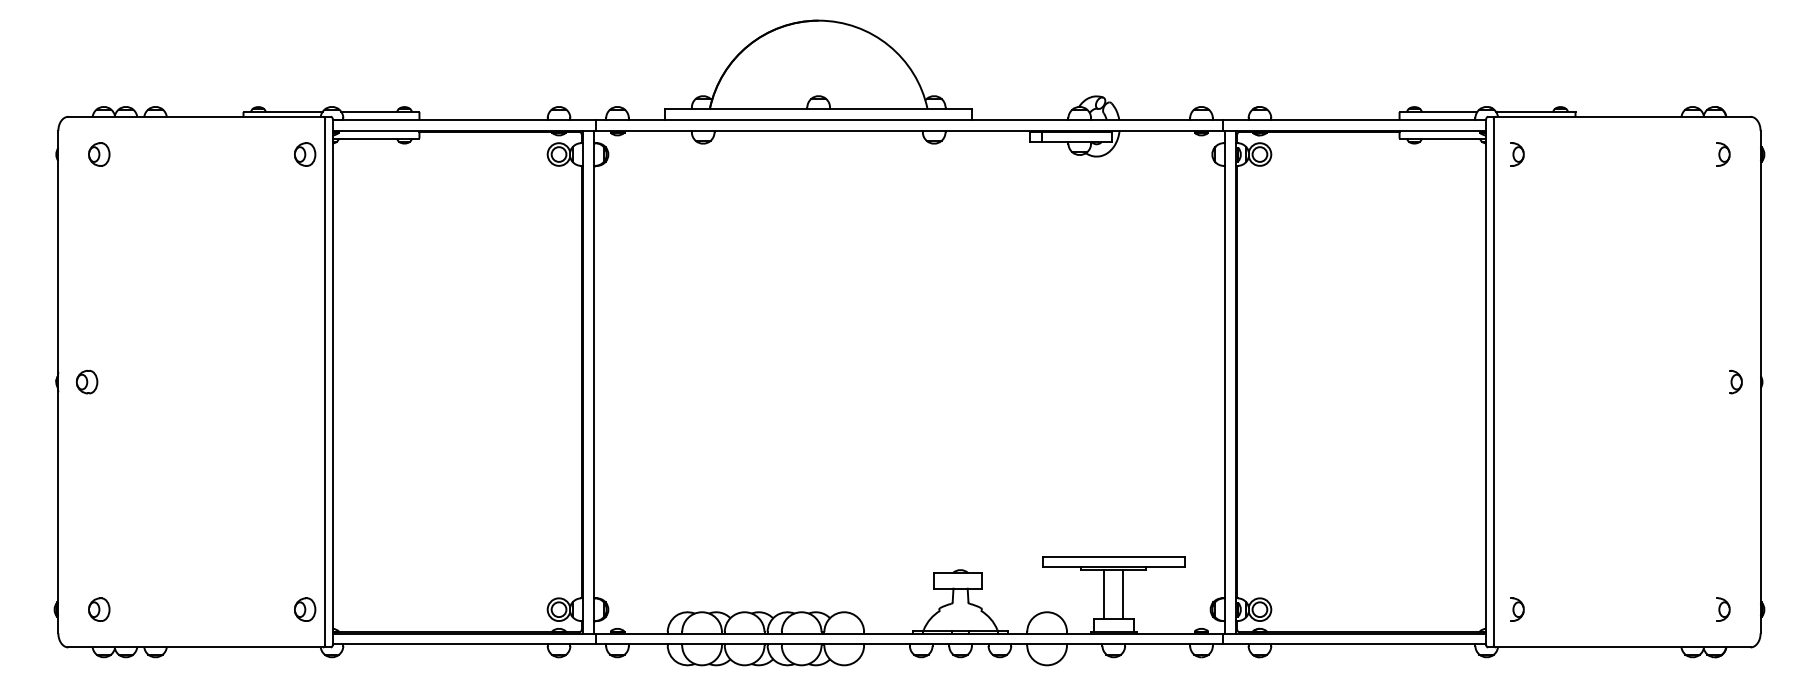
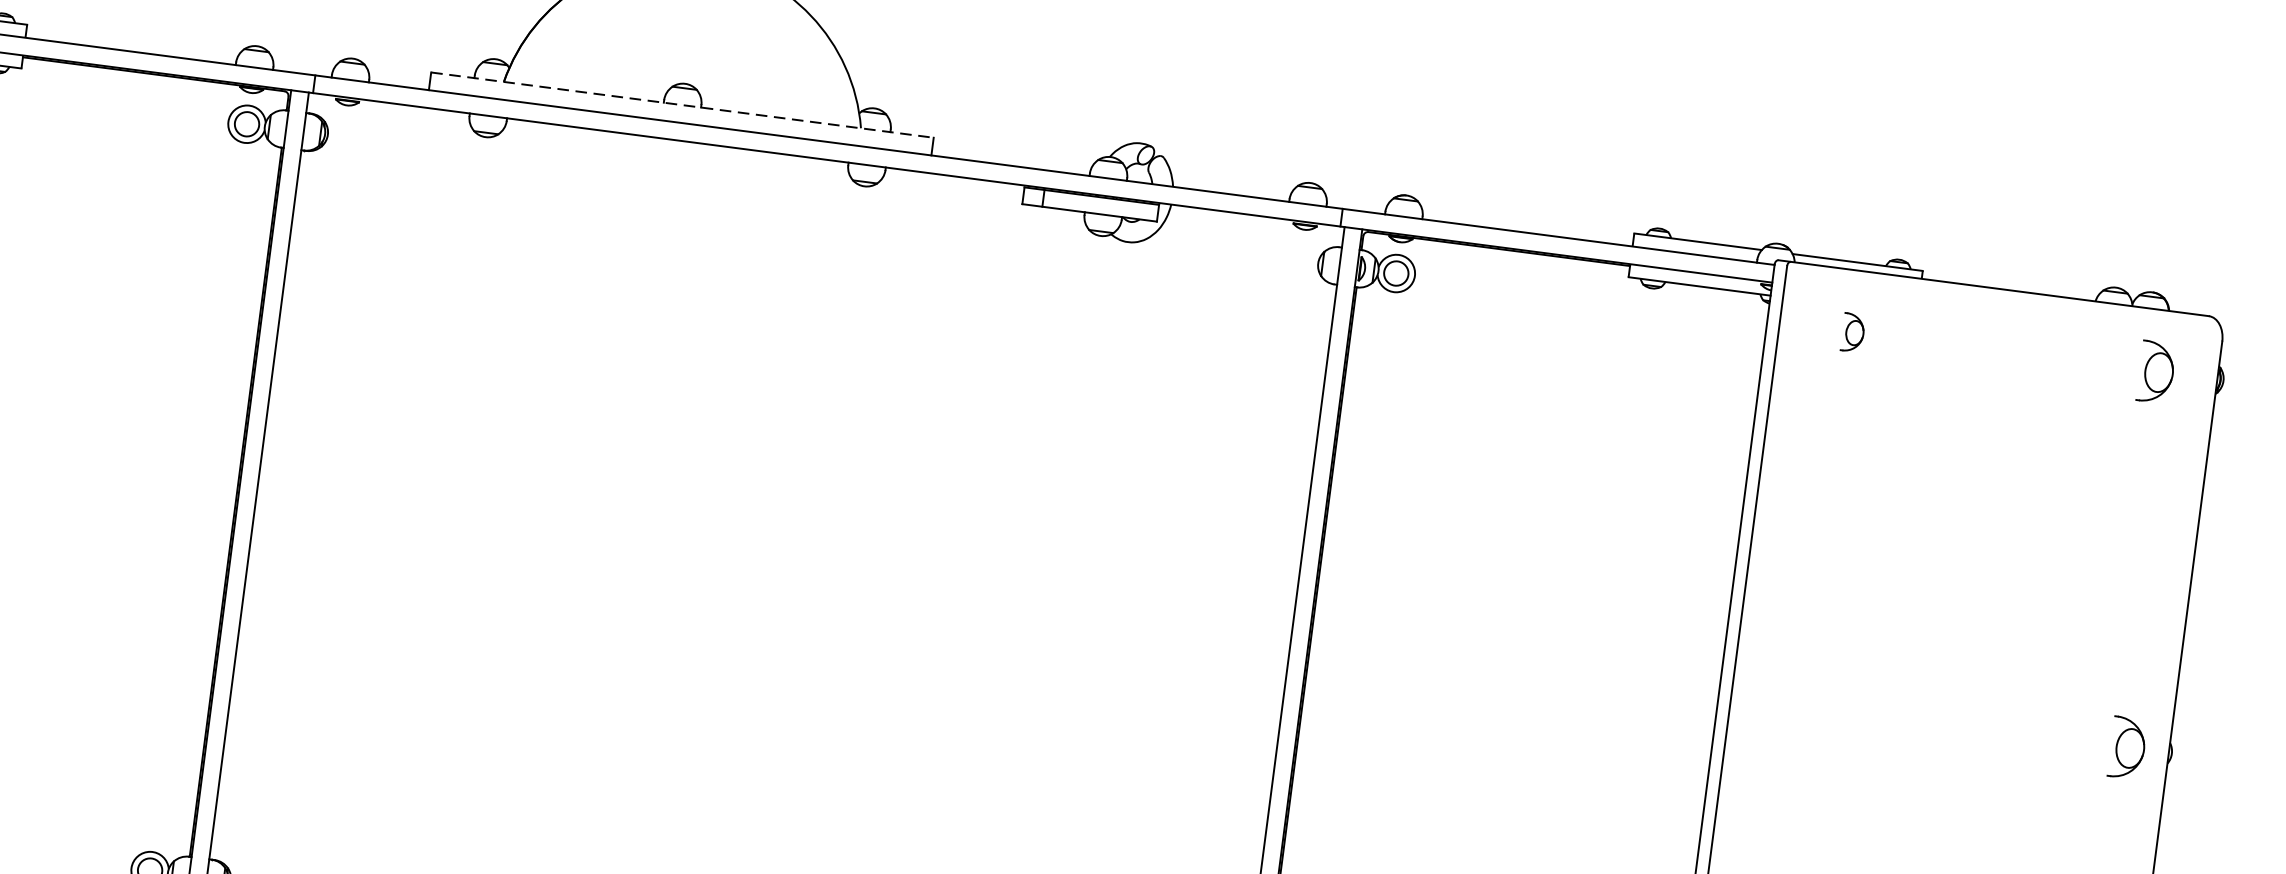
line: (819, 109) -> (683, 105), solid -> dashed
part: (1517, 154) -> (1853, 332), moved
part: (1723, 154) -> (2156, 372), size x1.6
part: (1735, 381) -> (2127, 746), size x1.6

